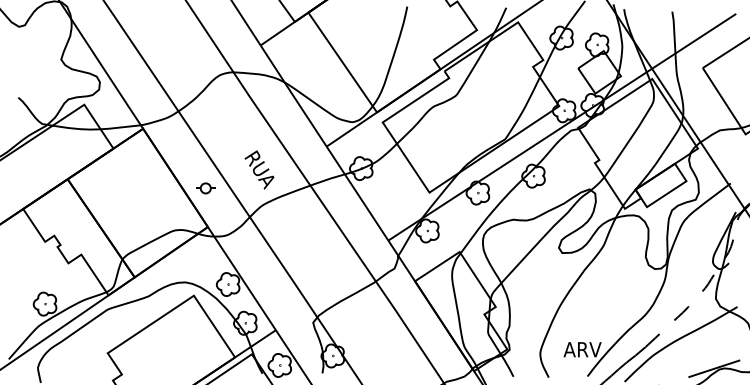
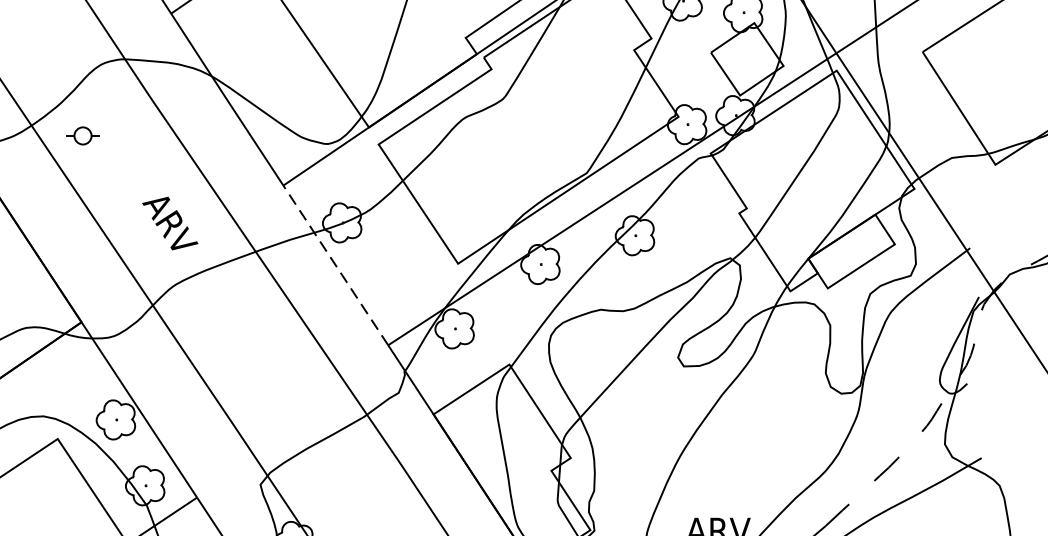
text: (259, 169) -> (169, 224), RUA -> ARV
part: (205, 188) -> (82, 136), moved
line: (357, 193) -> (335, 265), solid -> dashed

